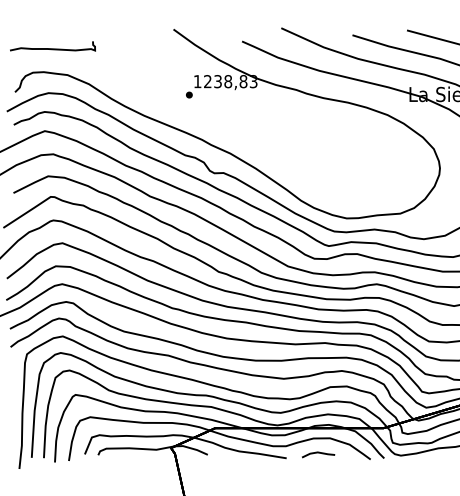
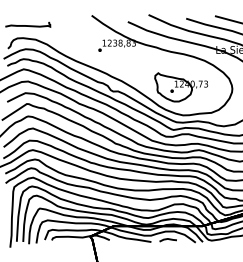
part: (343, 165) -> (181, 87), added

